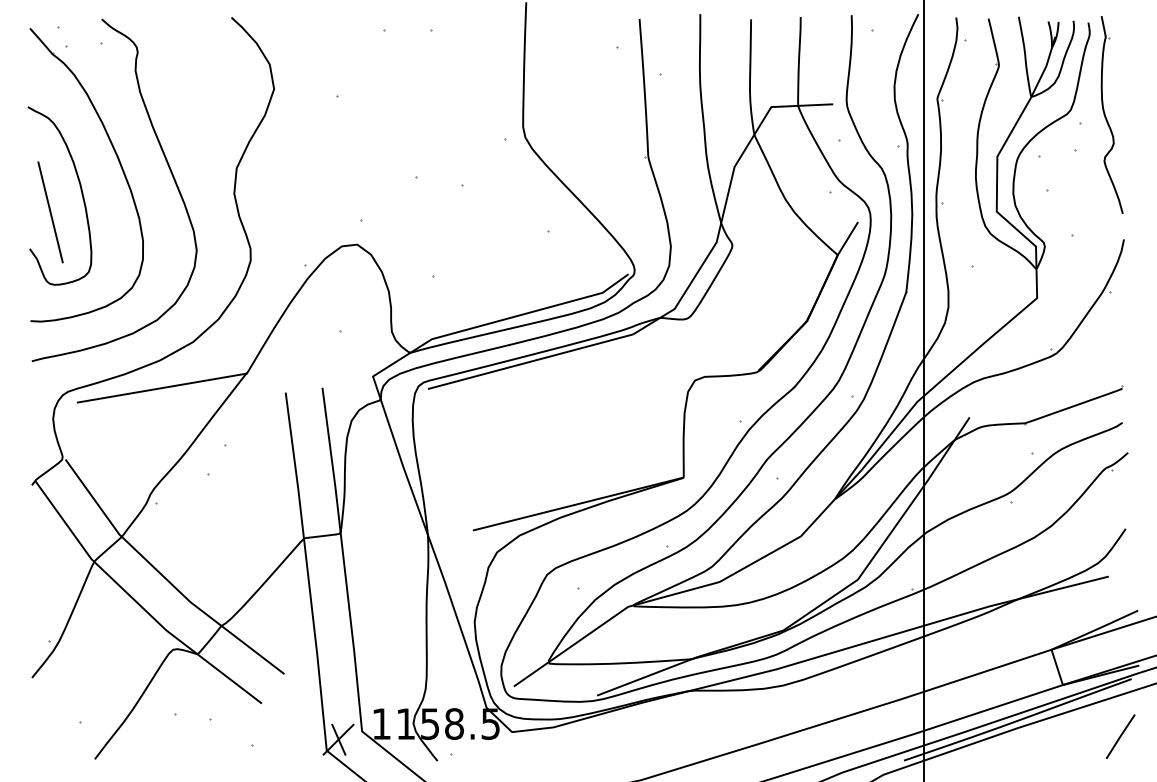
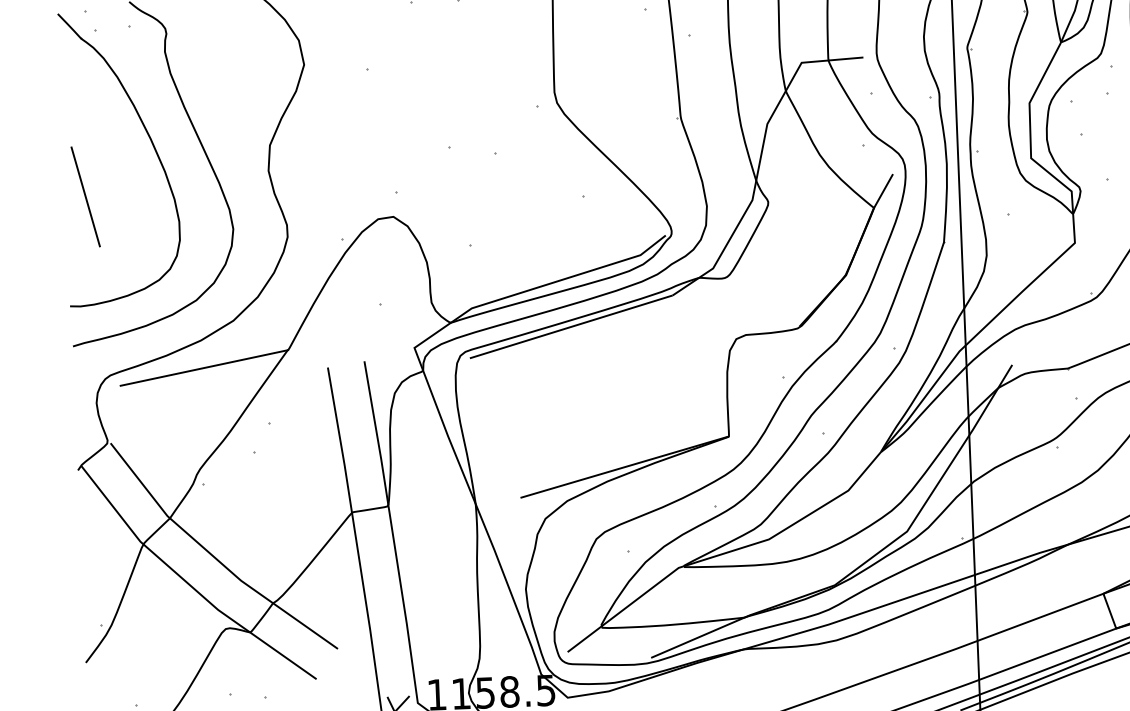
curve: (80, 190) -> (114, 173), removed

